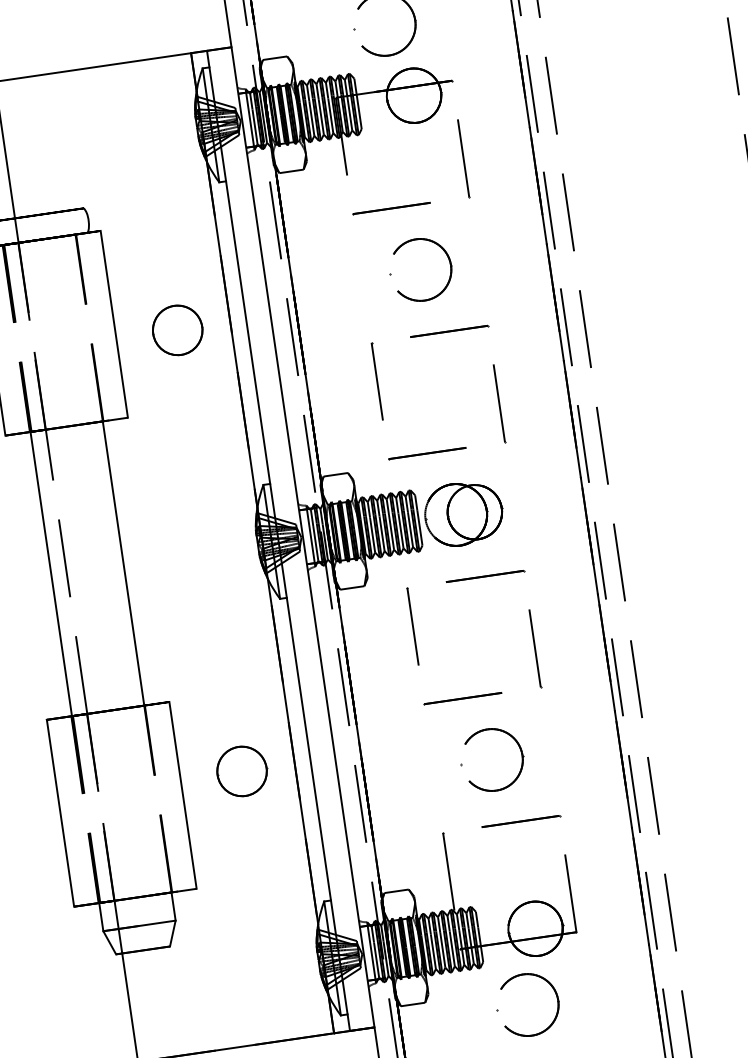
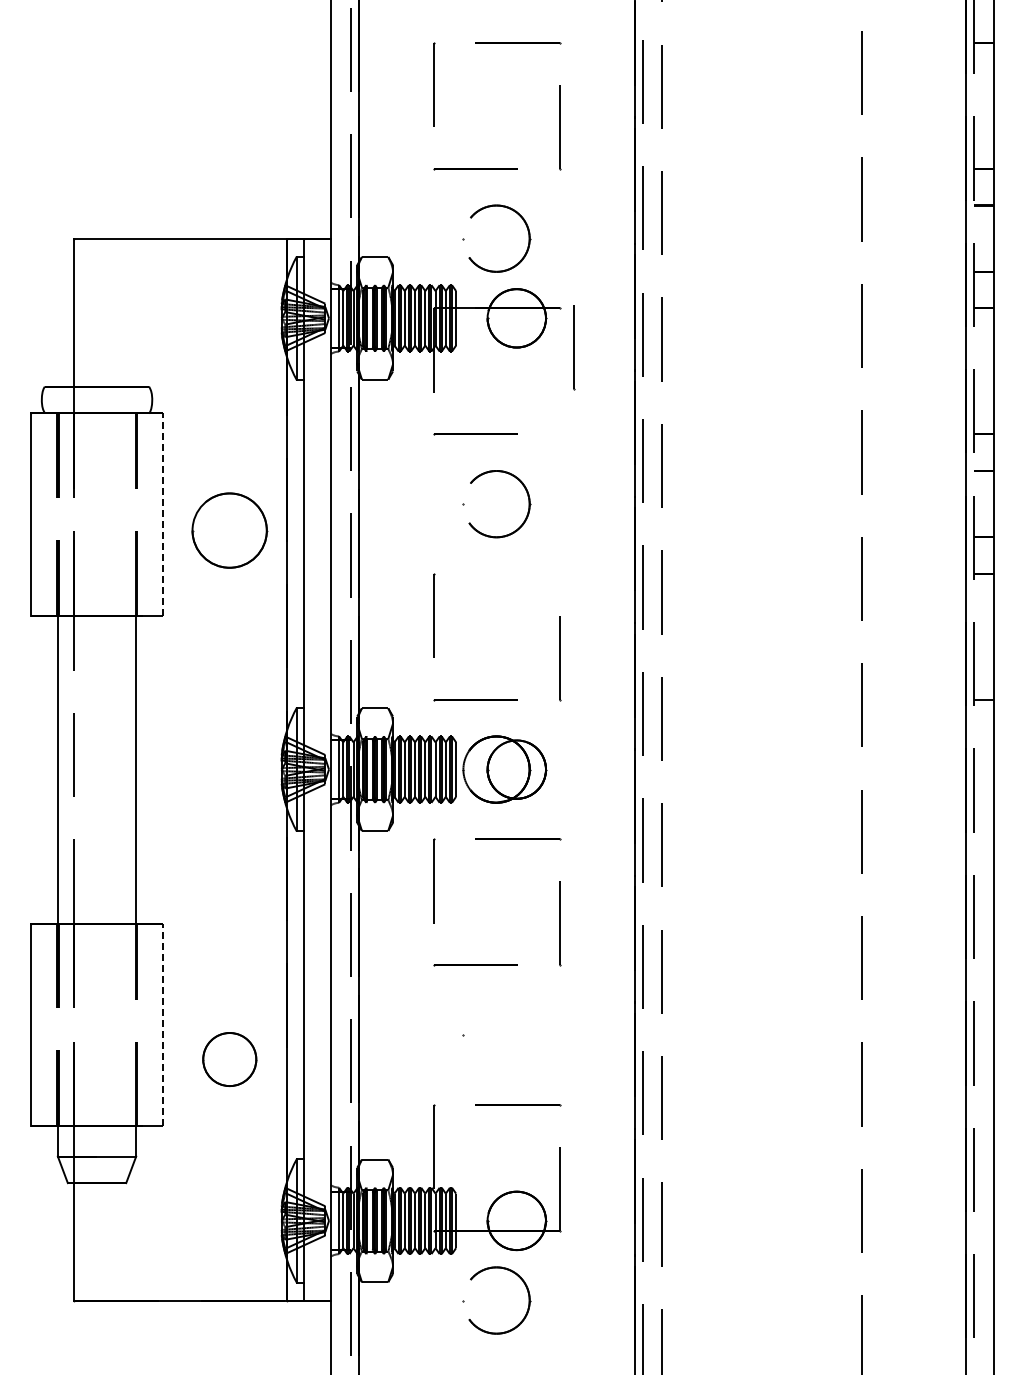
line: (464, 158) -> (574, 347), moved
line: (114, 323) -> (163, 513), solid -> dashed
circle: (177, 330) -> (229, 530), size x1.4
line: (450, 331) -> (518, 574), removed
part: (521, 762) -> (527, 1042), removed
circle: (241, 771) -> (229, 1059), moved
line: (183, 795) -> (163, 1024), solid -> dashed

